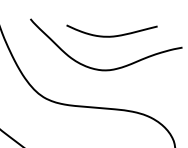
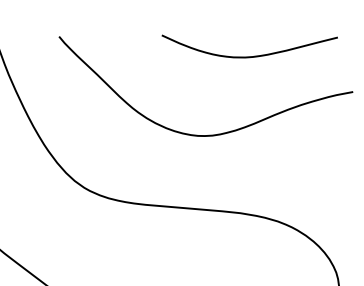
curve: (111, 35) -> (248, 55), moved

